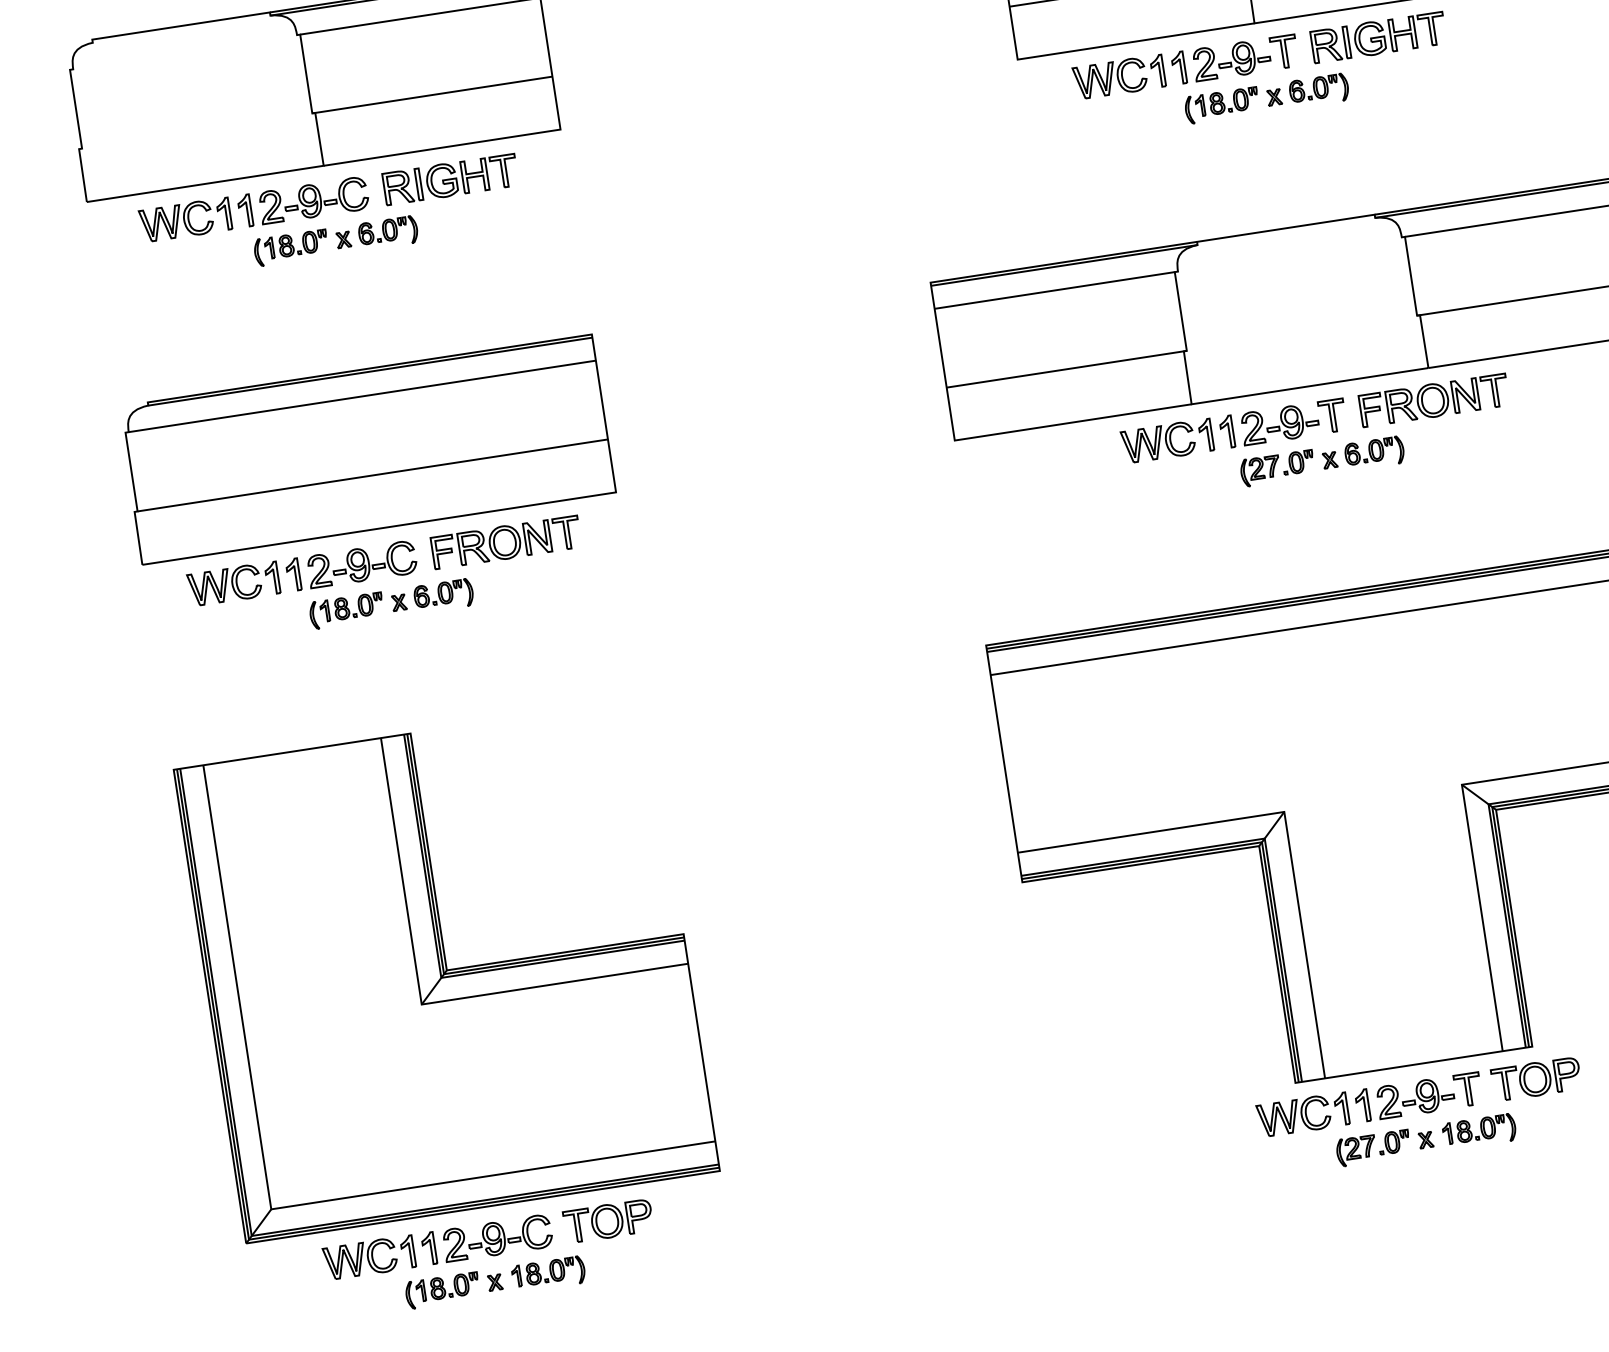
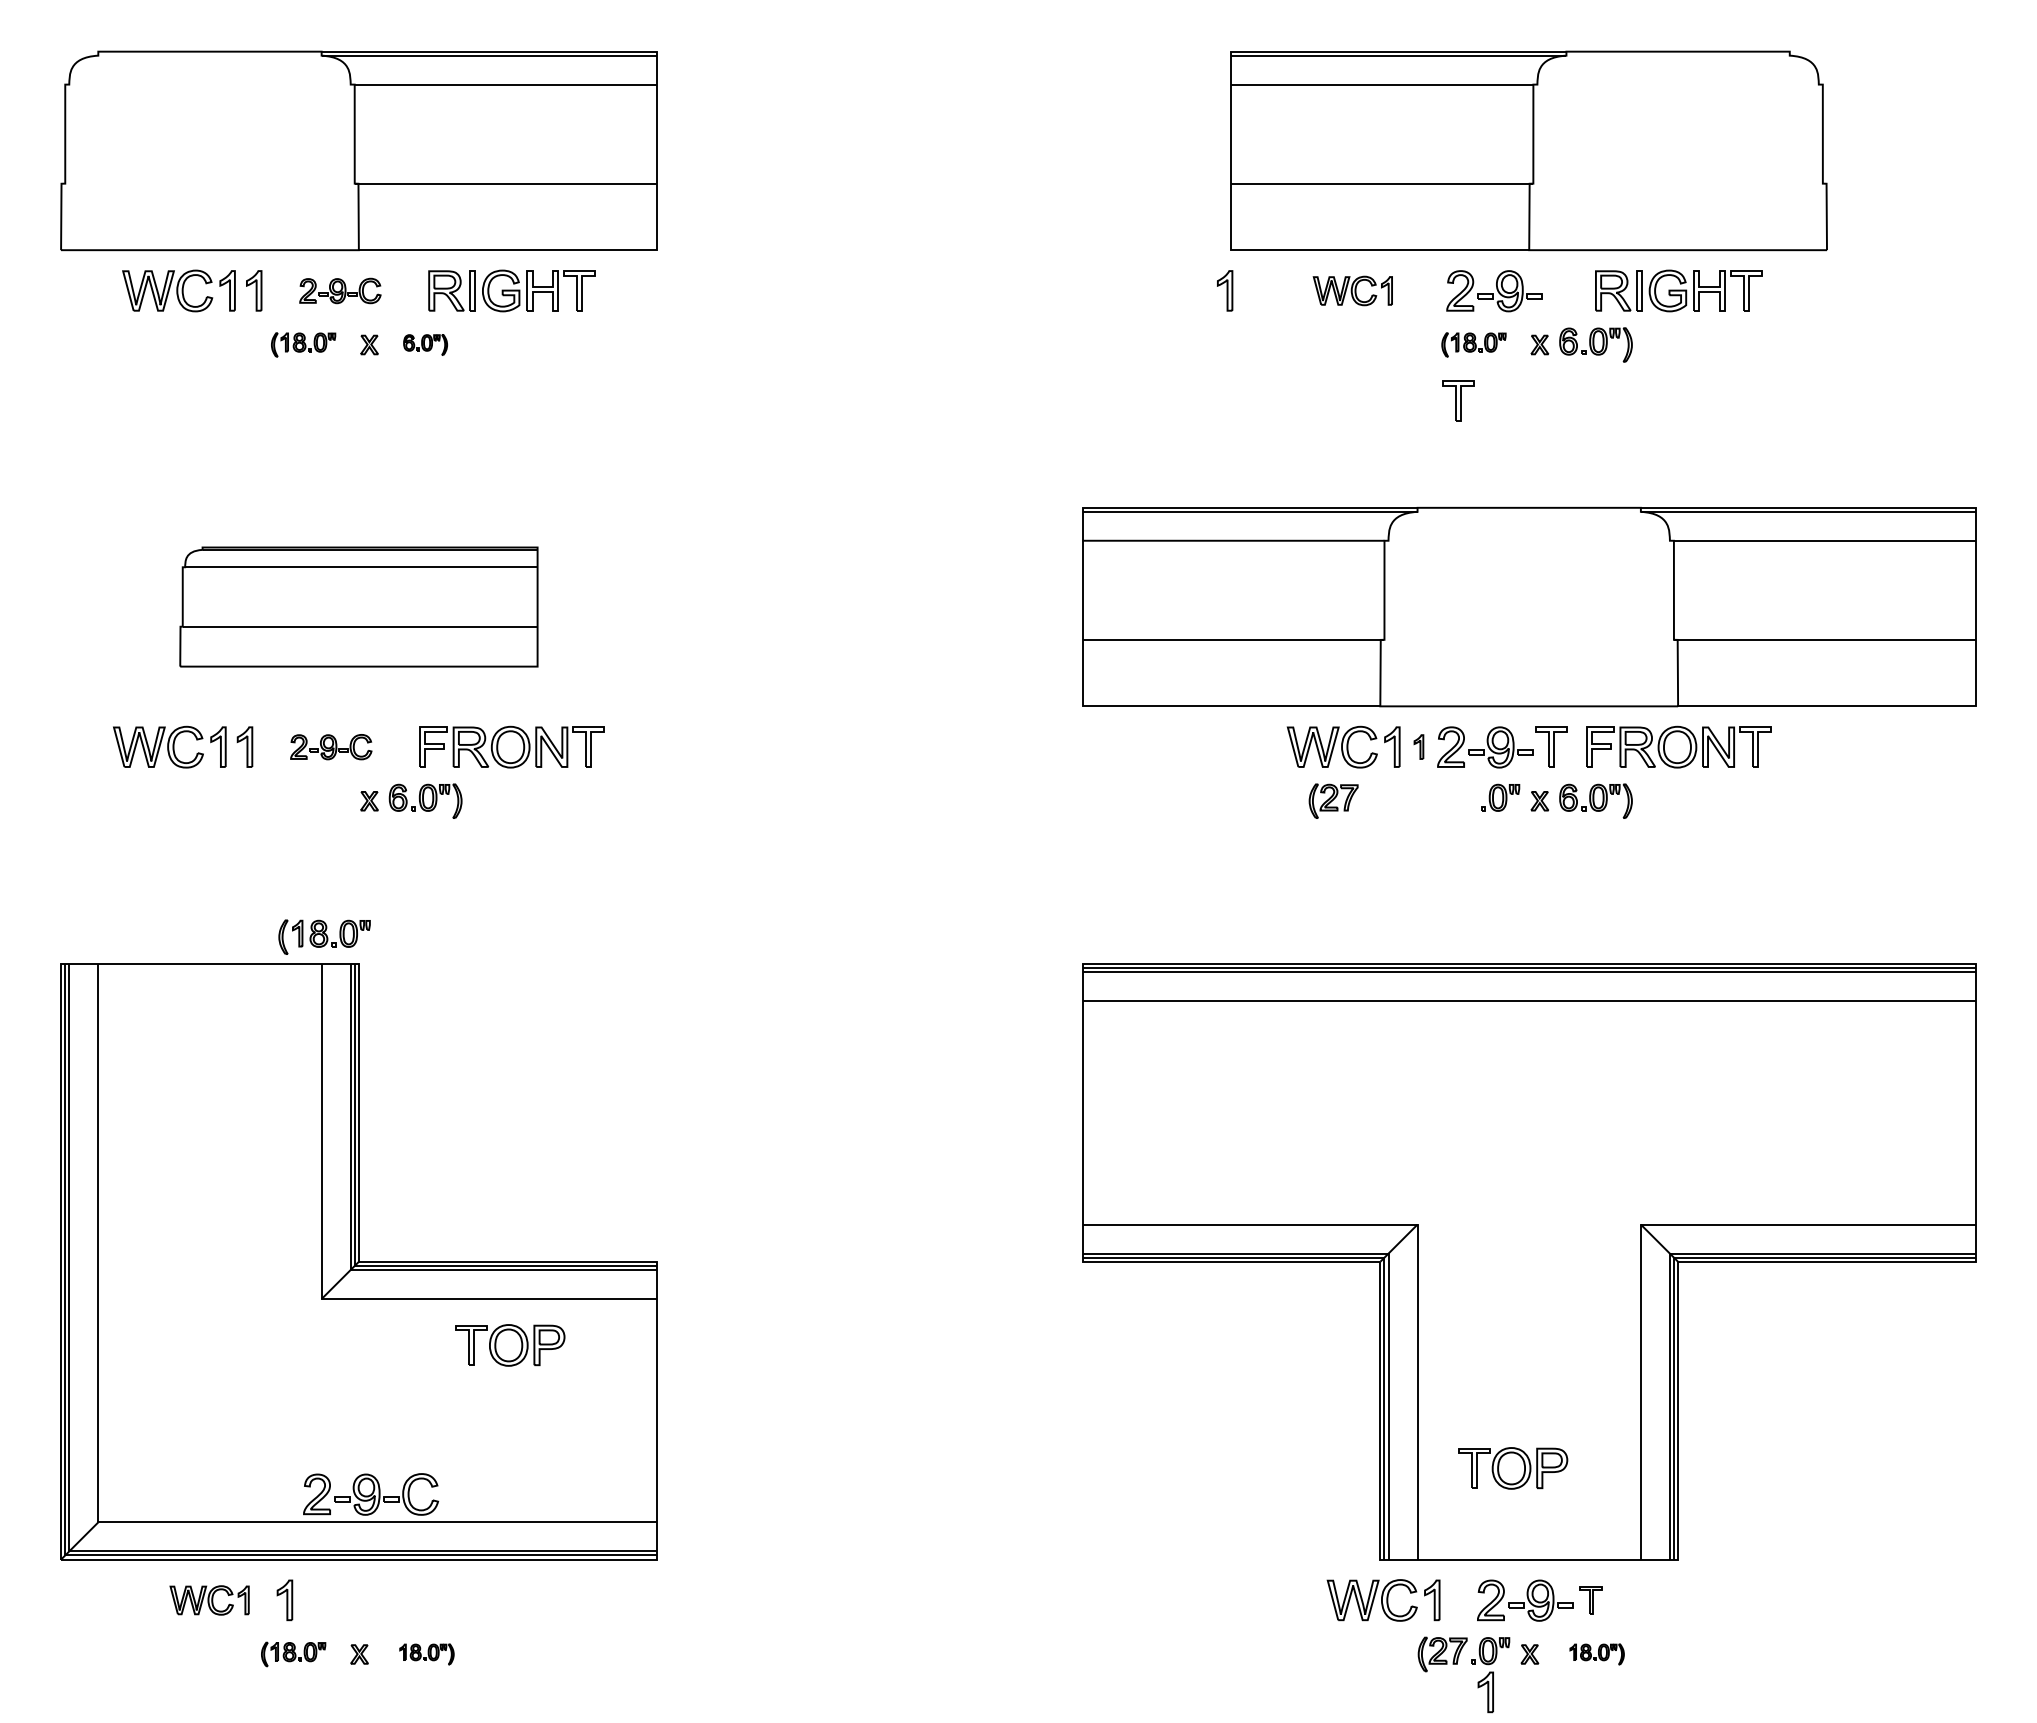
part: (1284, 51) -> (1458, 400), moved
part: (1179, 67) -> (1225, 290), moved
part: (1118, 76) -> (1352, 290), size x0.7
part: (1221, 105) -> (1473, 344), size x0.7
part: (314, 200) -> (340, 290), size x0.6
part: (388, 232) -> (425, 344), size x0.6
part: (291, 247) -> (303, 344), size x0.7
part: (1226, 431) -> (1418, 746), size x0.6
part: (366, 449) -> (358, 606), size x0.6
part: (1260, 470) -> (1333, 800), moved
part: (362, 563) -> (331, 746), size x0.6
part: (346, 610) -> (324, 936), moved
part: (1536, 1079) -> (1513, 1468), moved
part: (1468, 1089) -> (1591, 1600), size x0.7
part: (1362, 1105) -> (1485, 1692), moved
part: (1478, 1132) -> (1596, 1654), size x0.6
part: (608, 1221) -> (510, 1345), moved
part: (498, 1238) -> (371, 1494), moved
part: (369, 1257) -> (209, 1600), size x0.7
part: (548, 1274) -> (426, 1654), size x0.6
part: (442, 1290) -> (293, 1654), size x0.7

